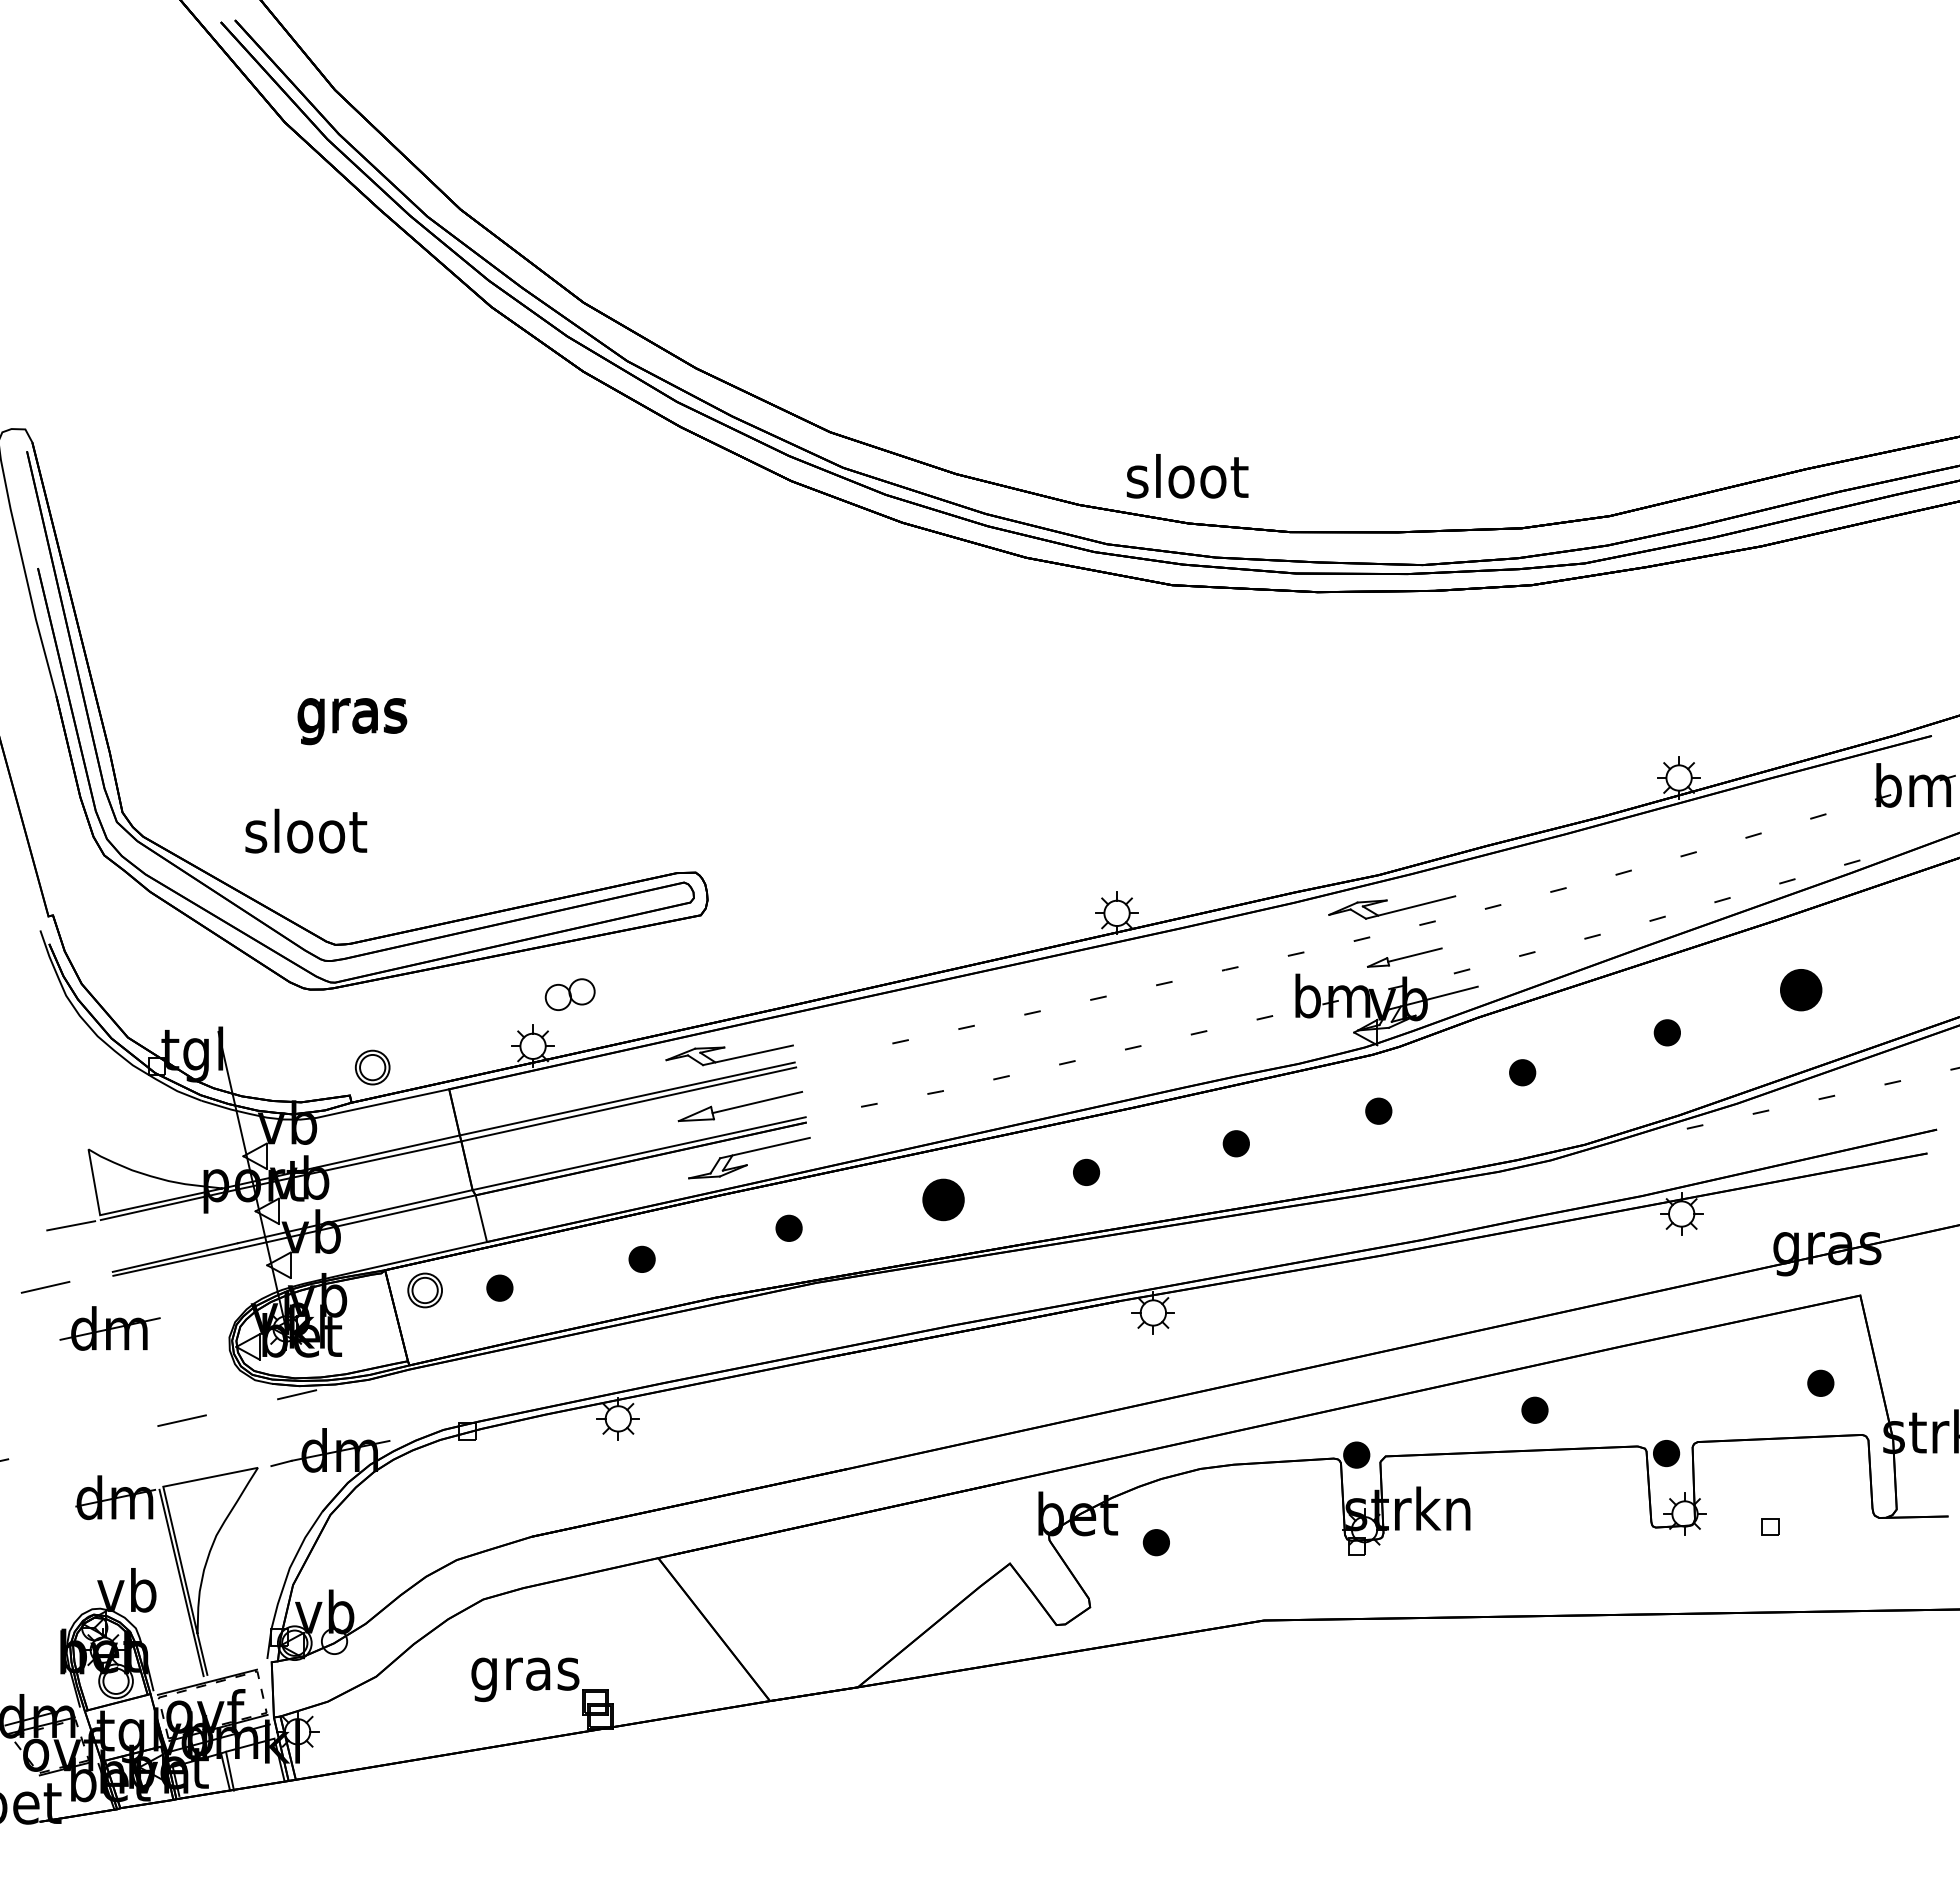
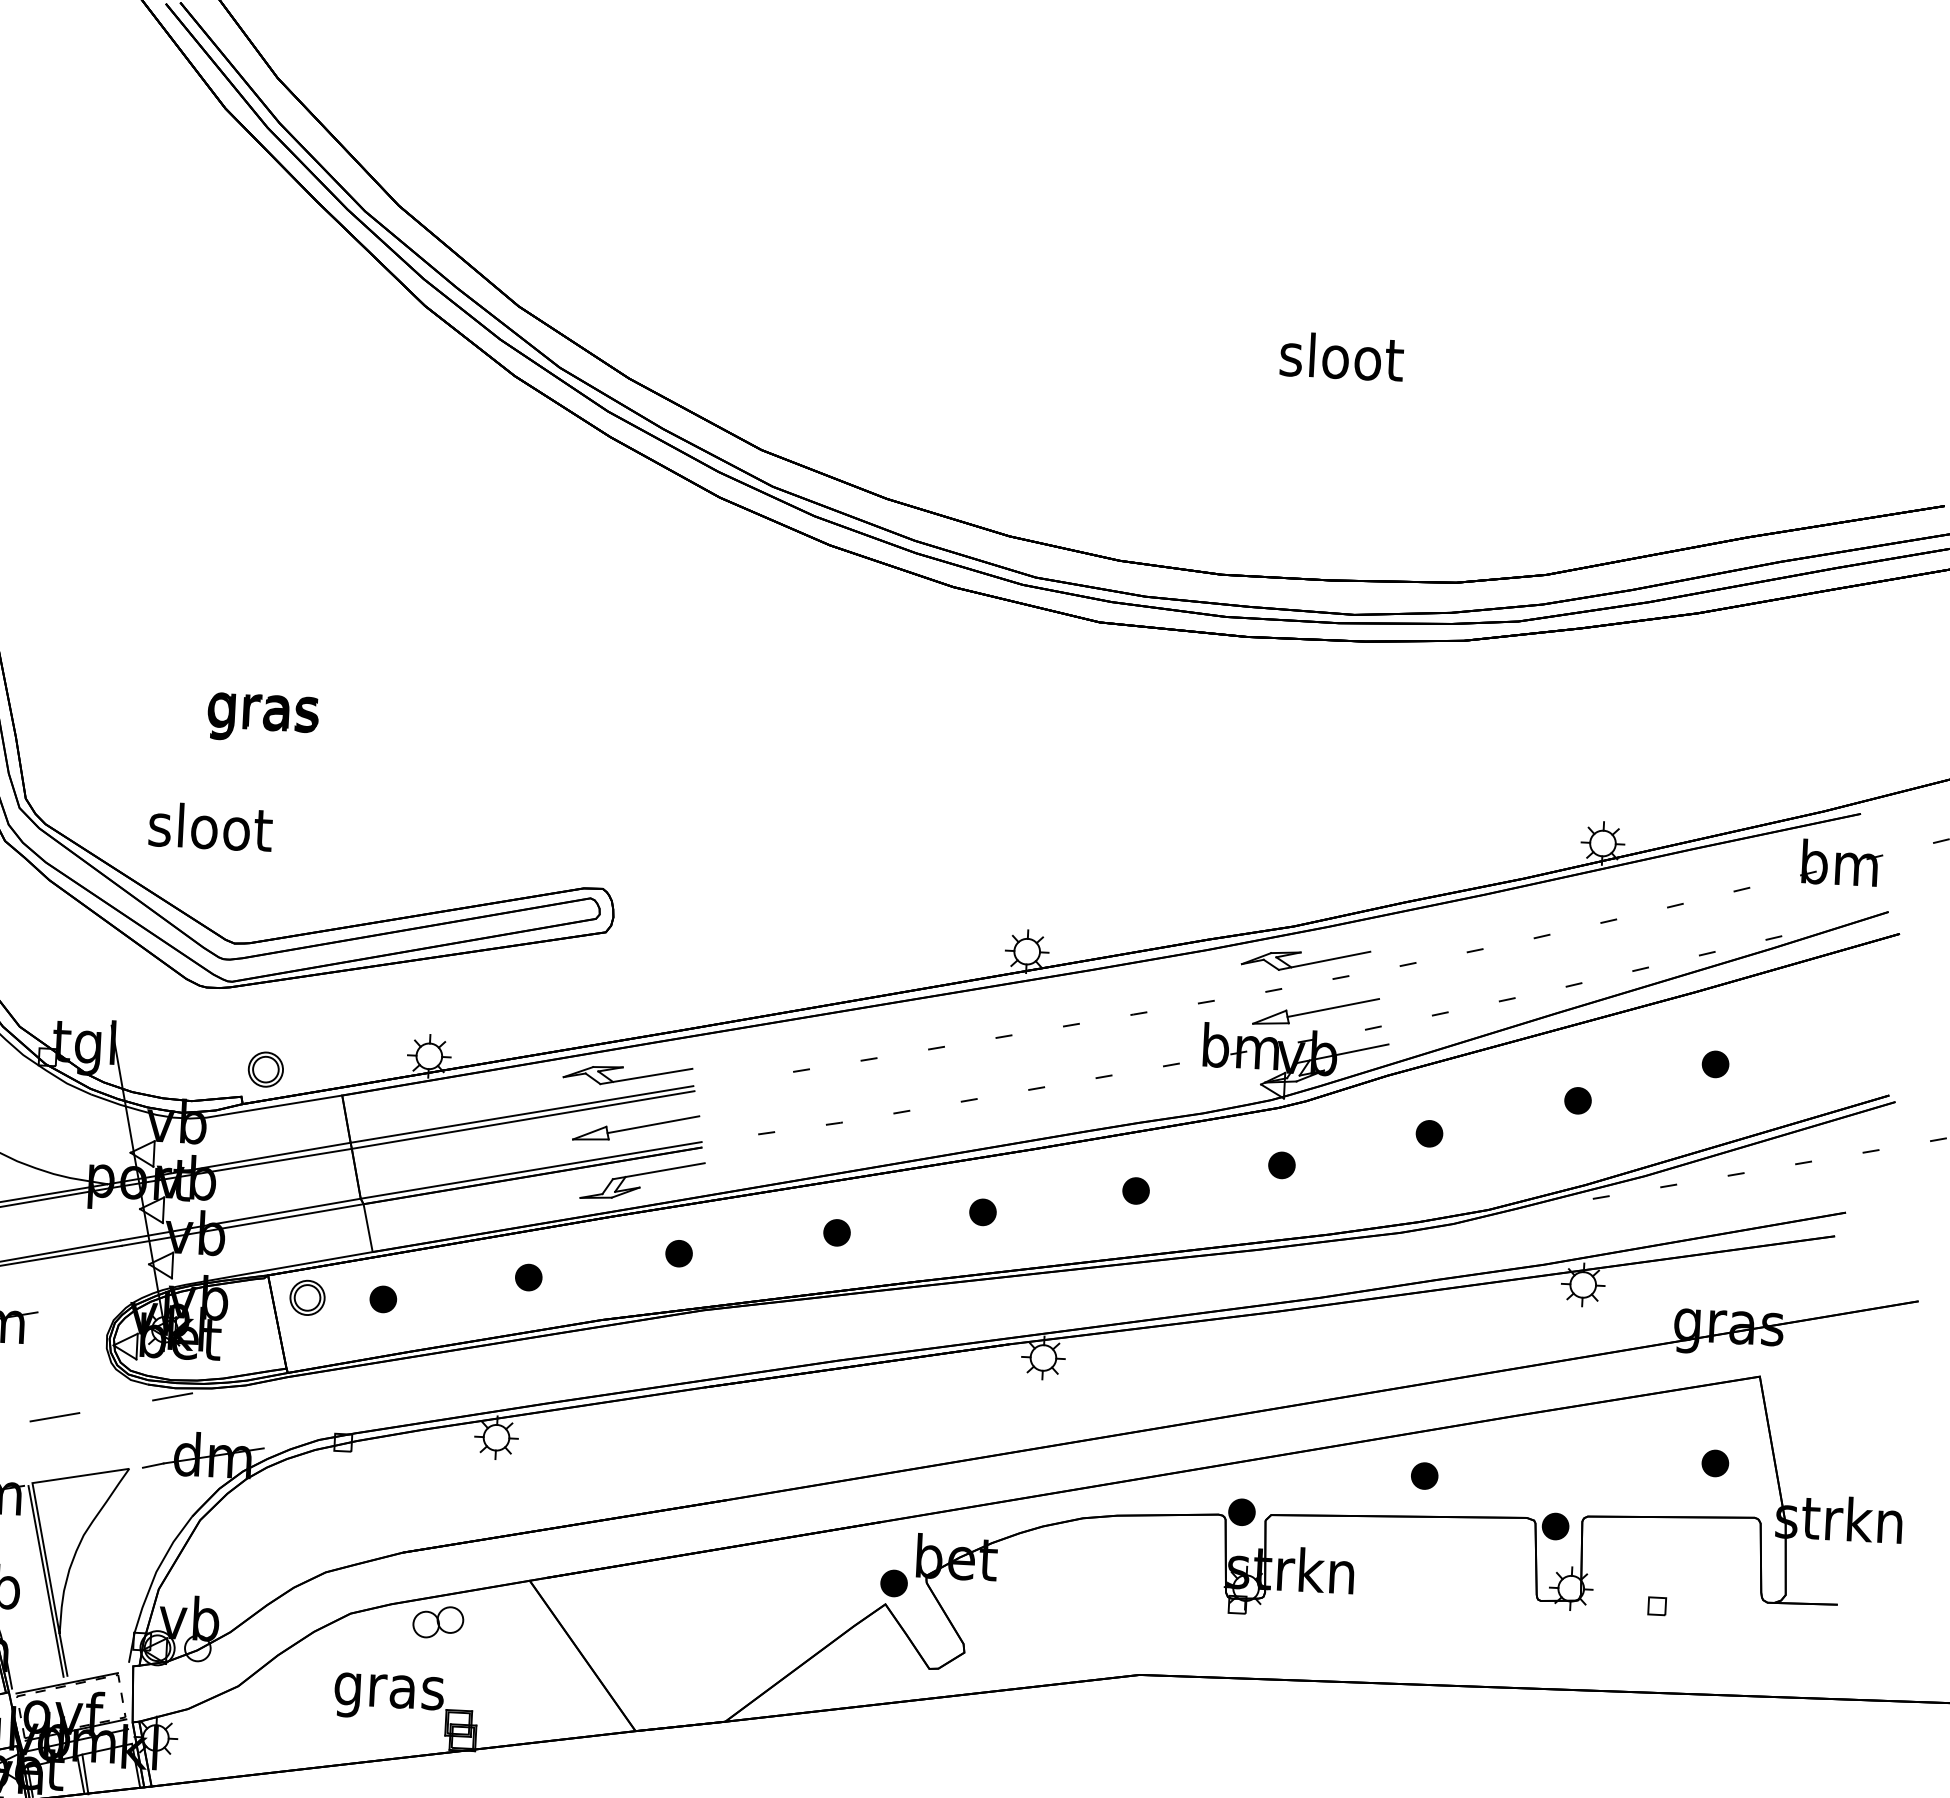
text: (1187, 476) -> (1341, 356), moved
part: (1404, 957) -> (1315, 1011), size x1.67
part: (1800, 989) -> (1714, 1063), size x0.62
part: (569, 994) -> (437, 1622), moved
part: (943, 1199) -> (836, 1232), size x0.62
part: (1155, 1542) -> (893, 1583), moved

